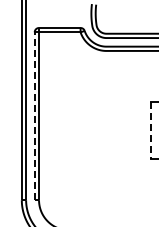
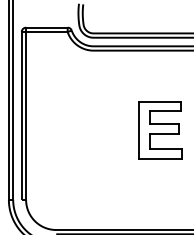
line: (34, 115) -> (21, 115), dashed -> solid
line: (151, 130) -> (138, 130), dashed -> solid

